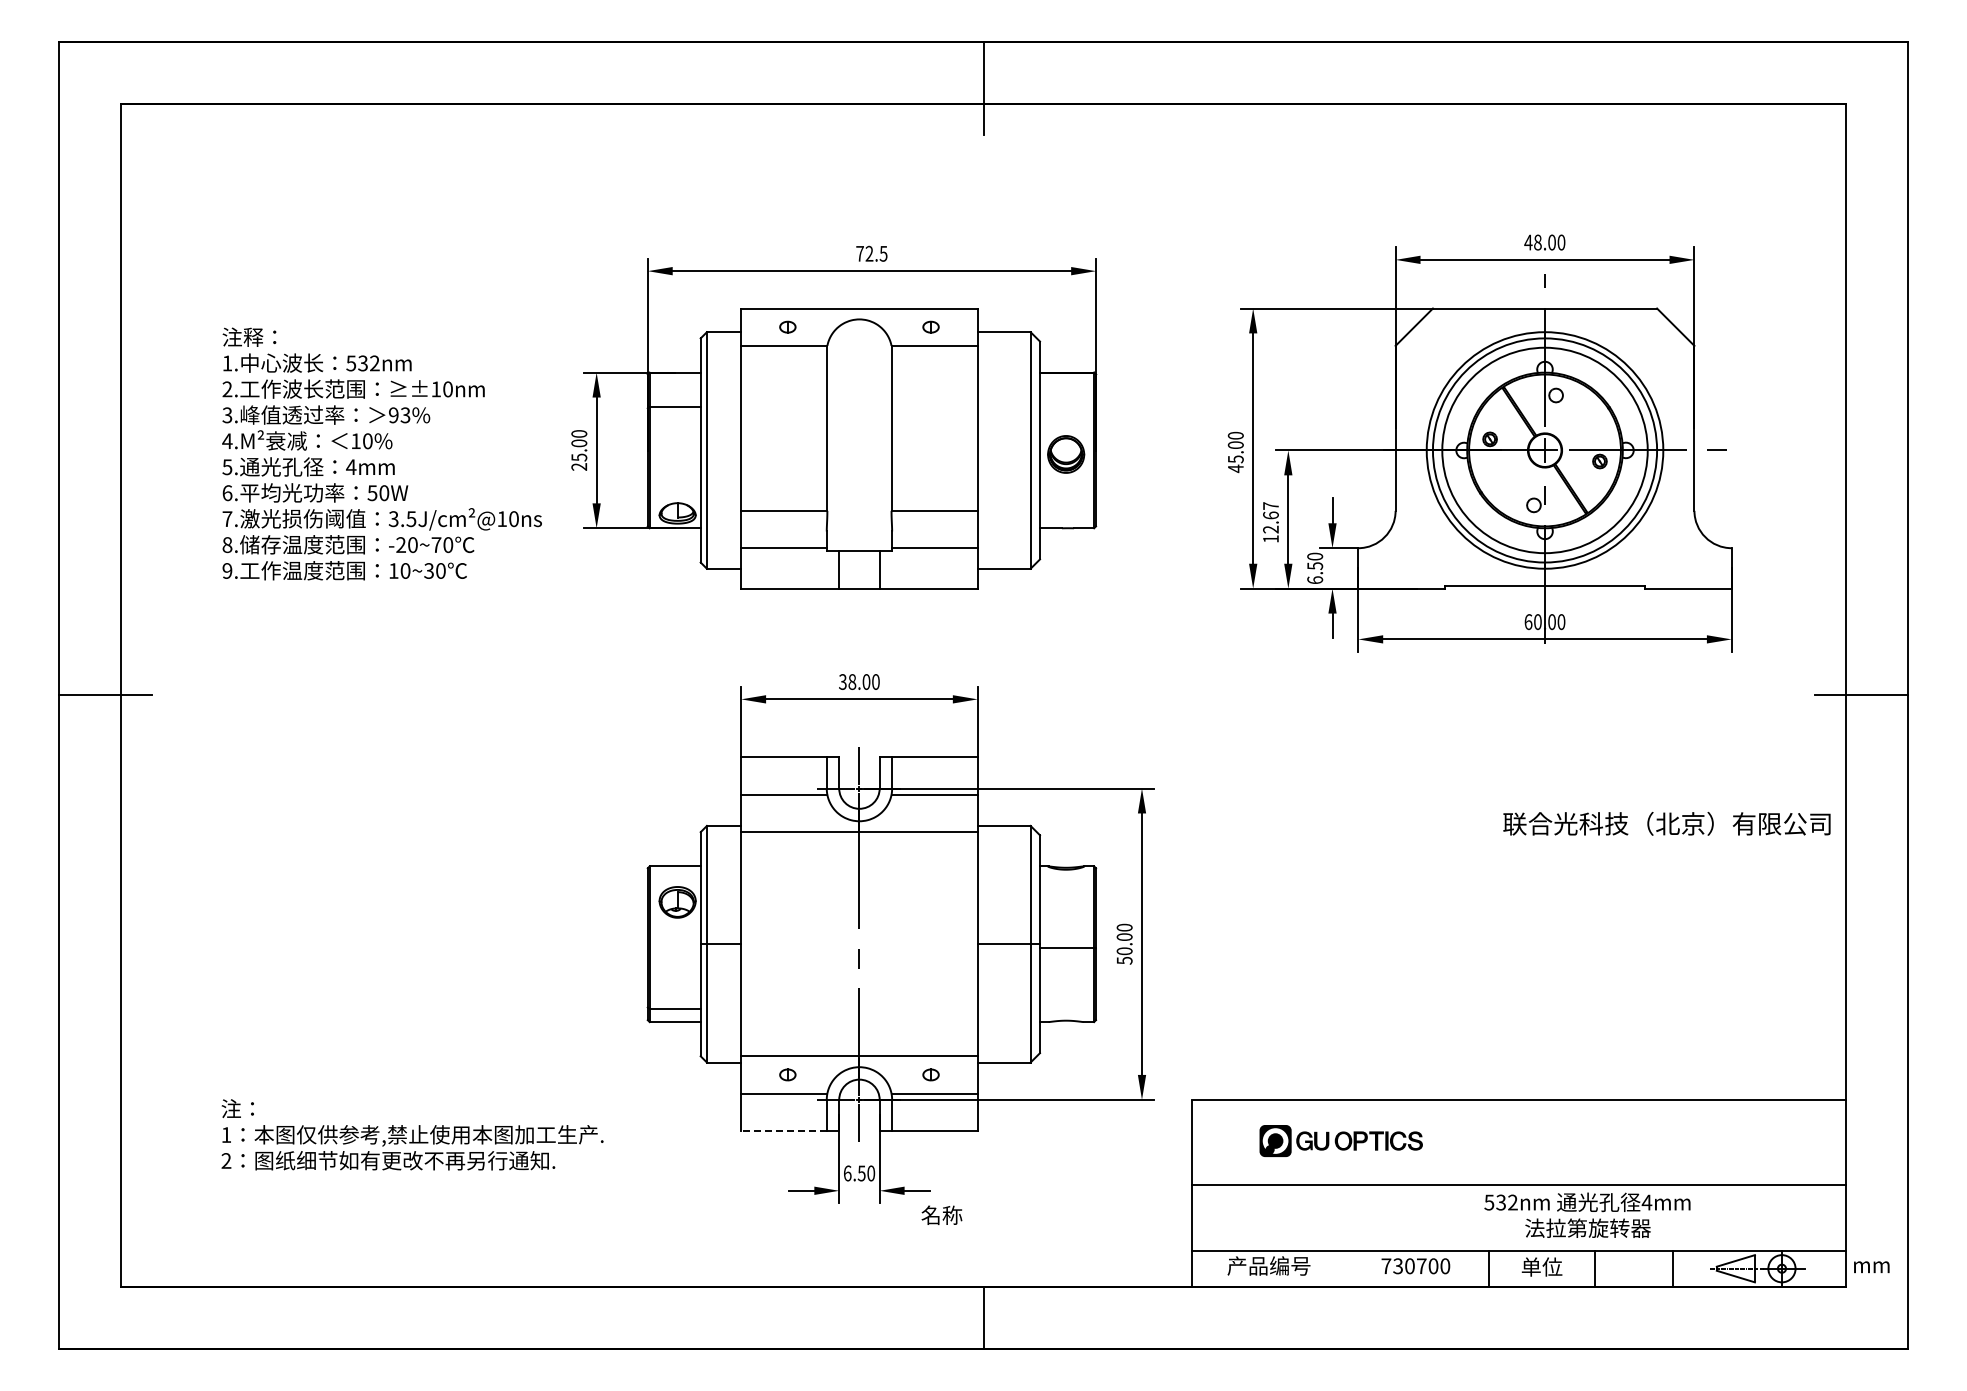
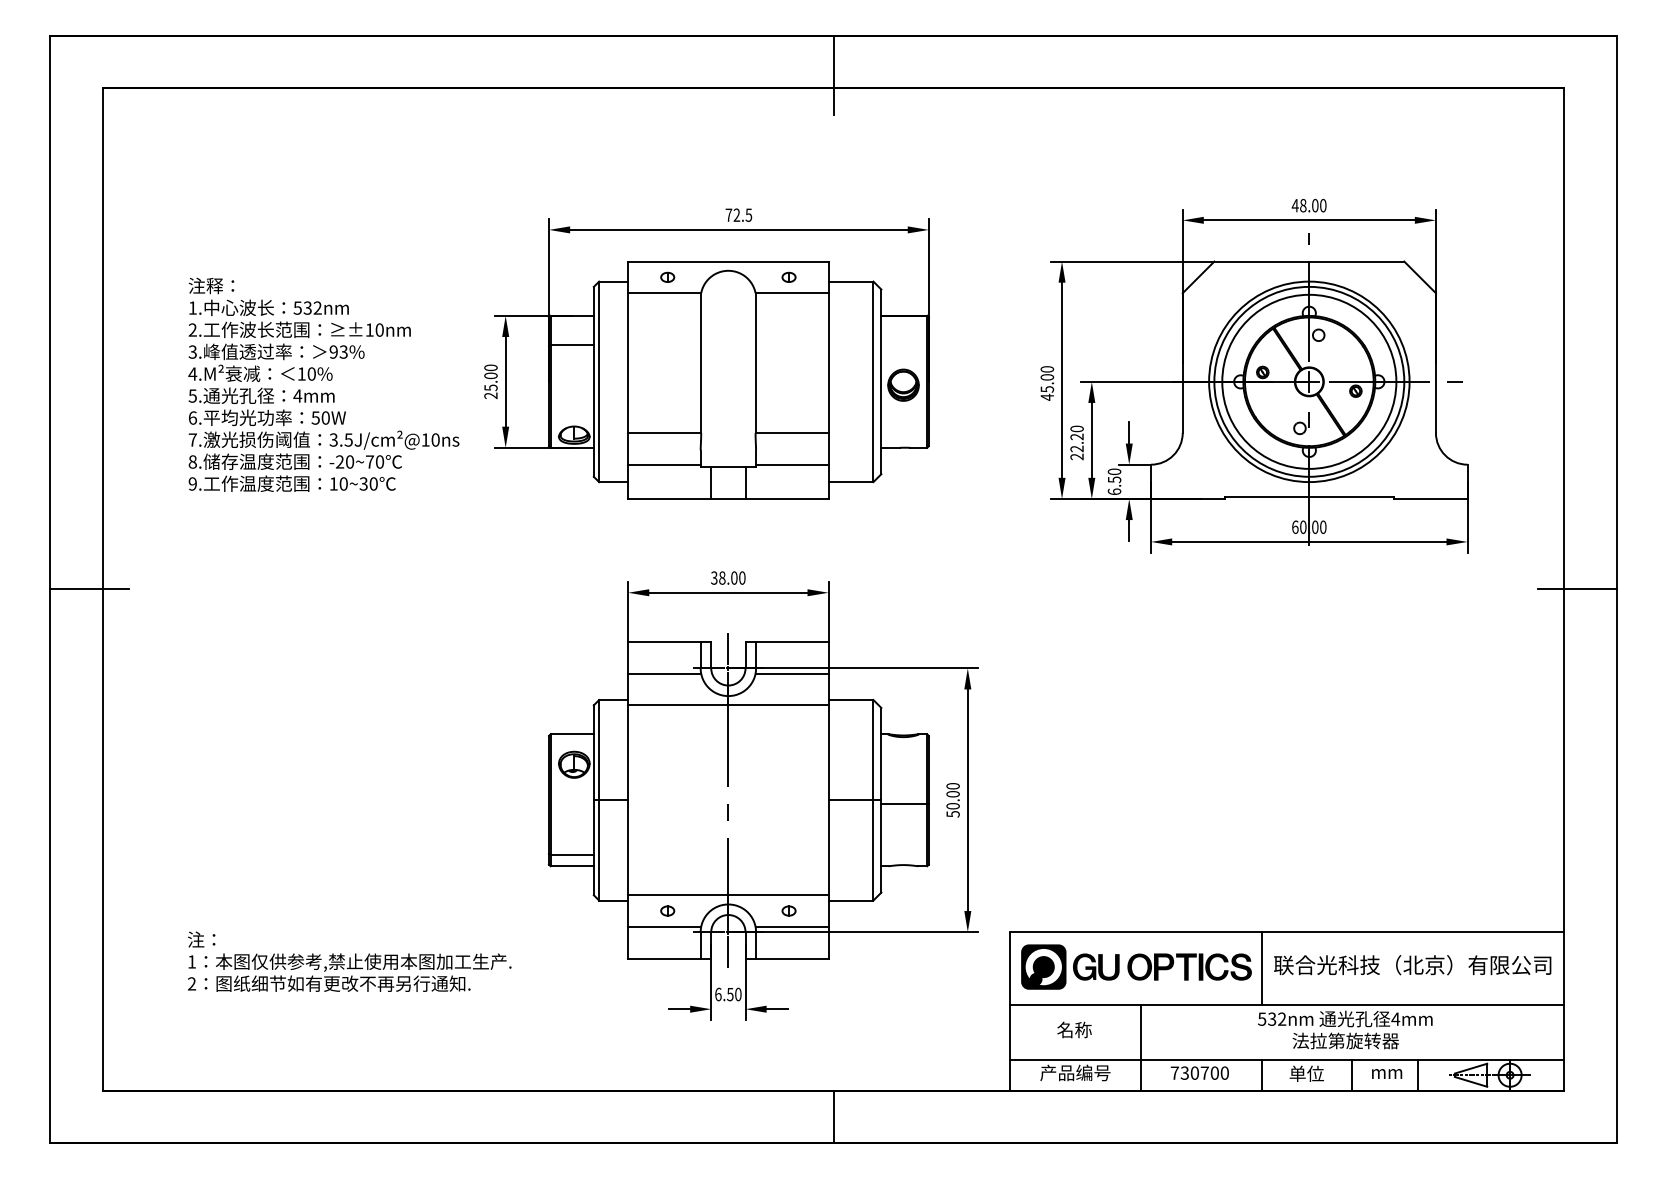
text: (1270, 522) -> (1076, 442), 12.67 -> 22.20
text: (1666, 823) -> (1412, 964), moved
line: (783, 1131) -> (664, 958), dashed -> solid
part: (1341, 1140) -> (1136, 966), size x1.67
line: (1488, 1142) -> (1261, 968), added
text: (941, 1214) -> (1074, 1029), moved
line: (1346, 1235) -> (1141, 1047), added
text: (1871, 1267) -> (1386, 1074), moved

